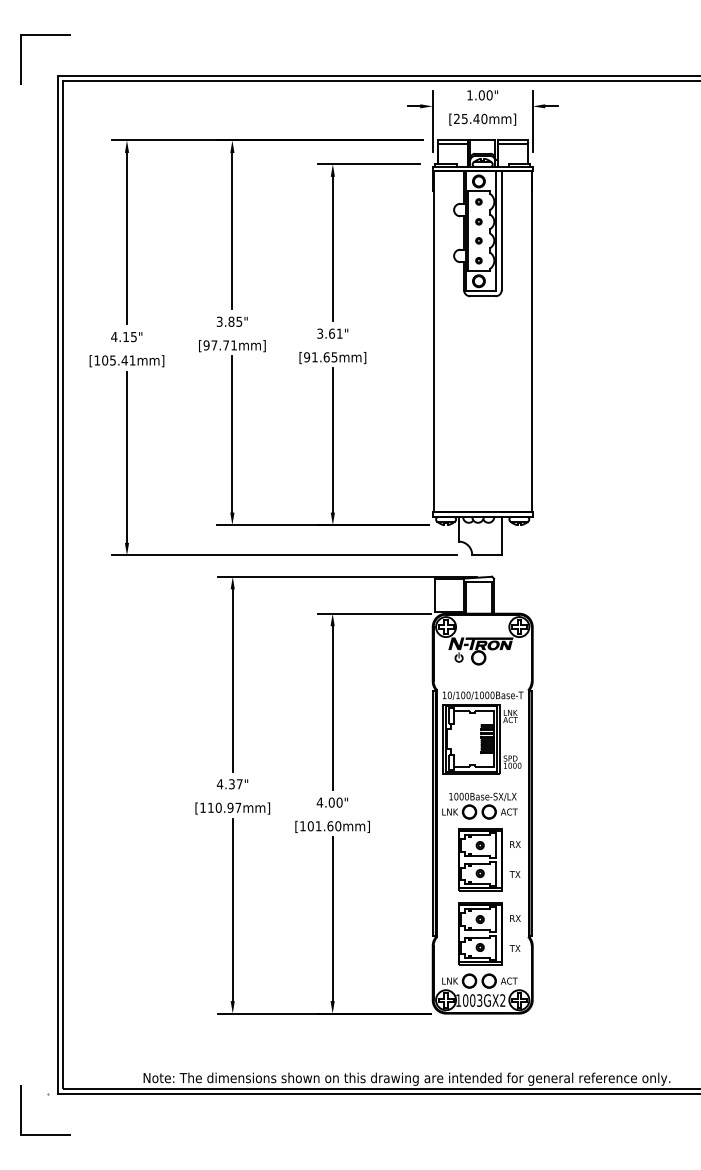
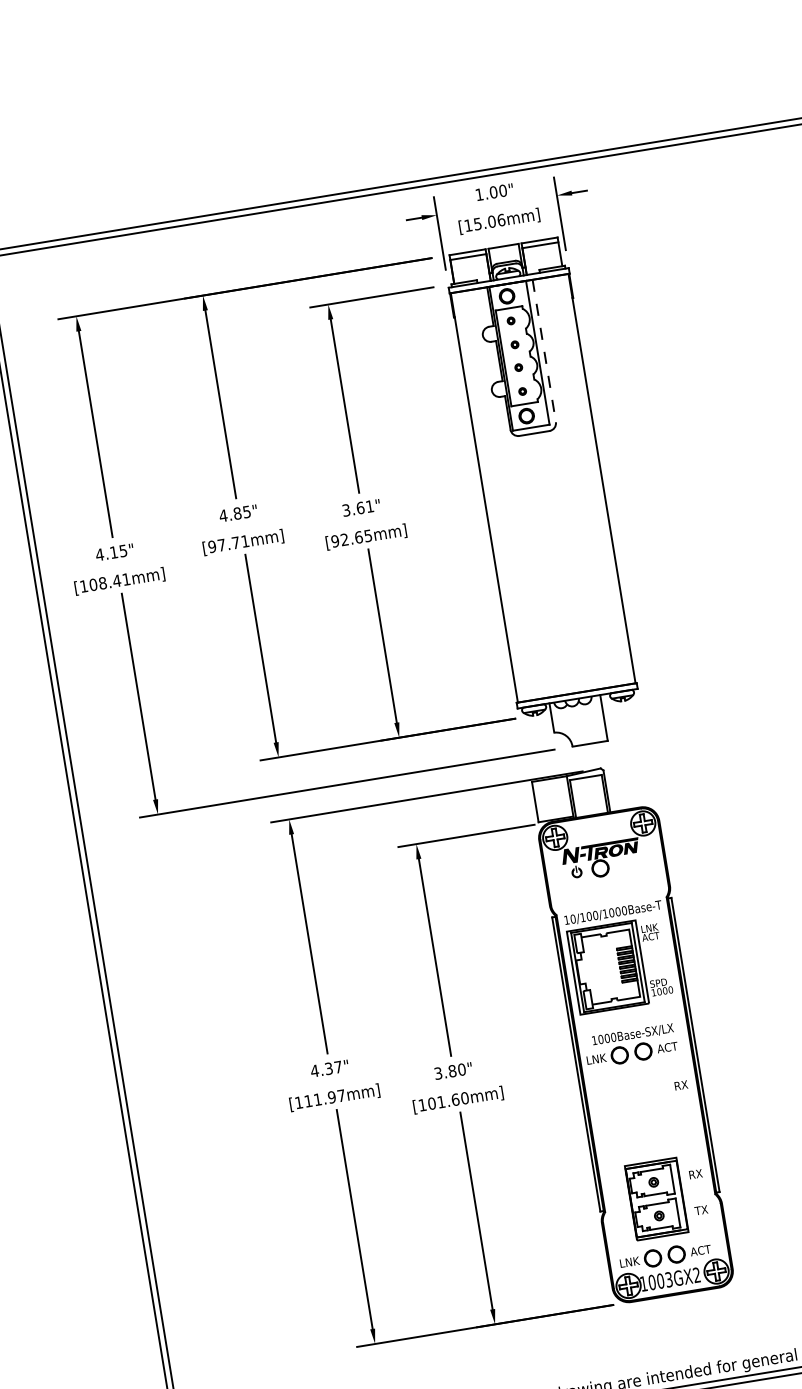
text: (470, 118) -> (484, 222), [25.40mm] -> [15.06mm]
line: (501, 231) -> (544, 351), solid -> dashed
text: (219, 321) -> (223, 515), 3.85" -> 4.85"
text: (314, 357) -> (344, 540), [91.65mm] -> [92.65mm]
text: (112, 360) -> (102, 583), [105.41mm] -> [108.41mm]
text: (325, 802) -> (444, 1072), 4.00" -> 3.80"
text: (218, 807) -> (317, 1099), [110.97mm] -> [111.97mm]
part: (489, 859) -> (653, 1108), removed

